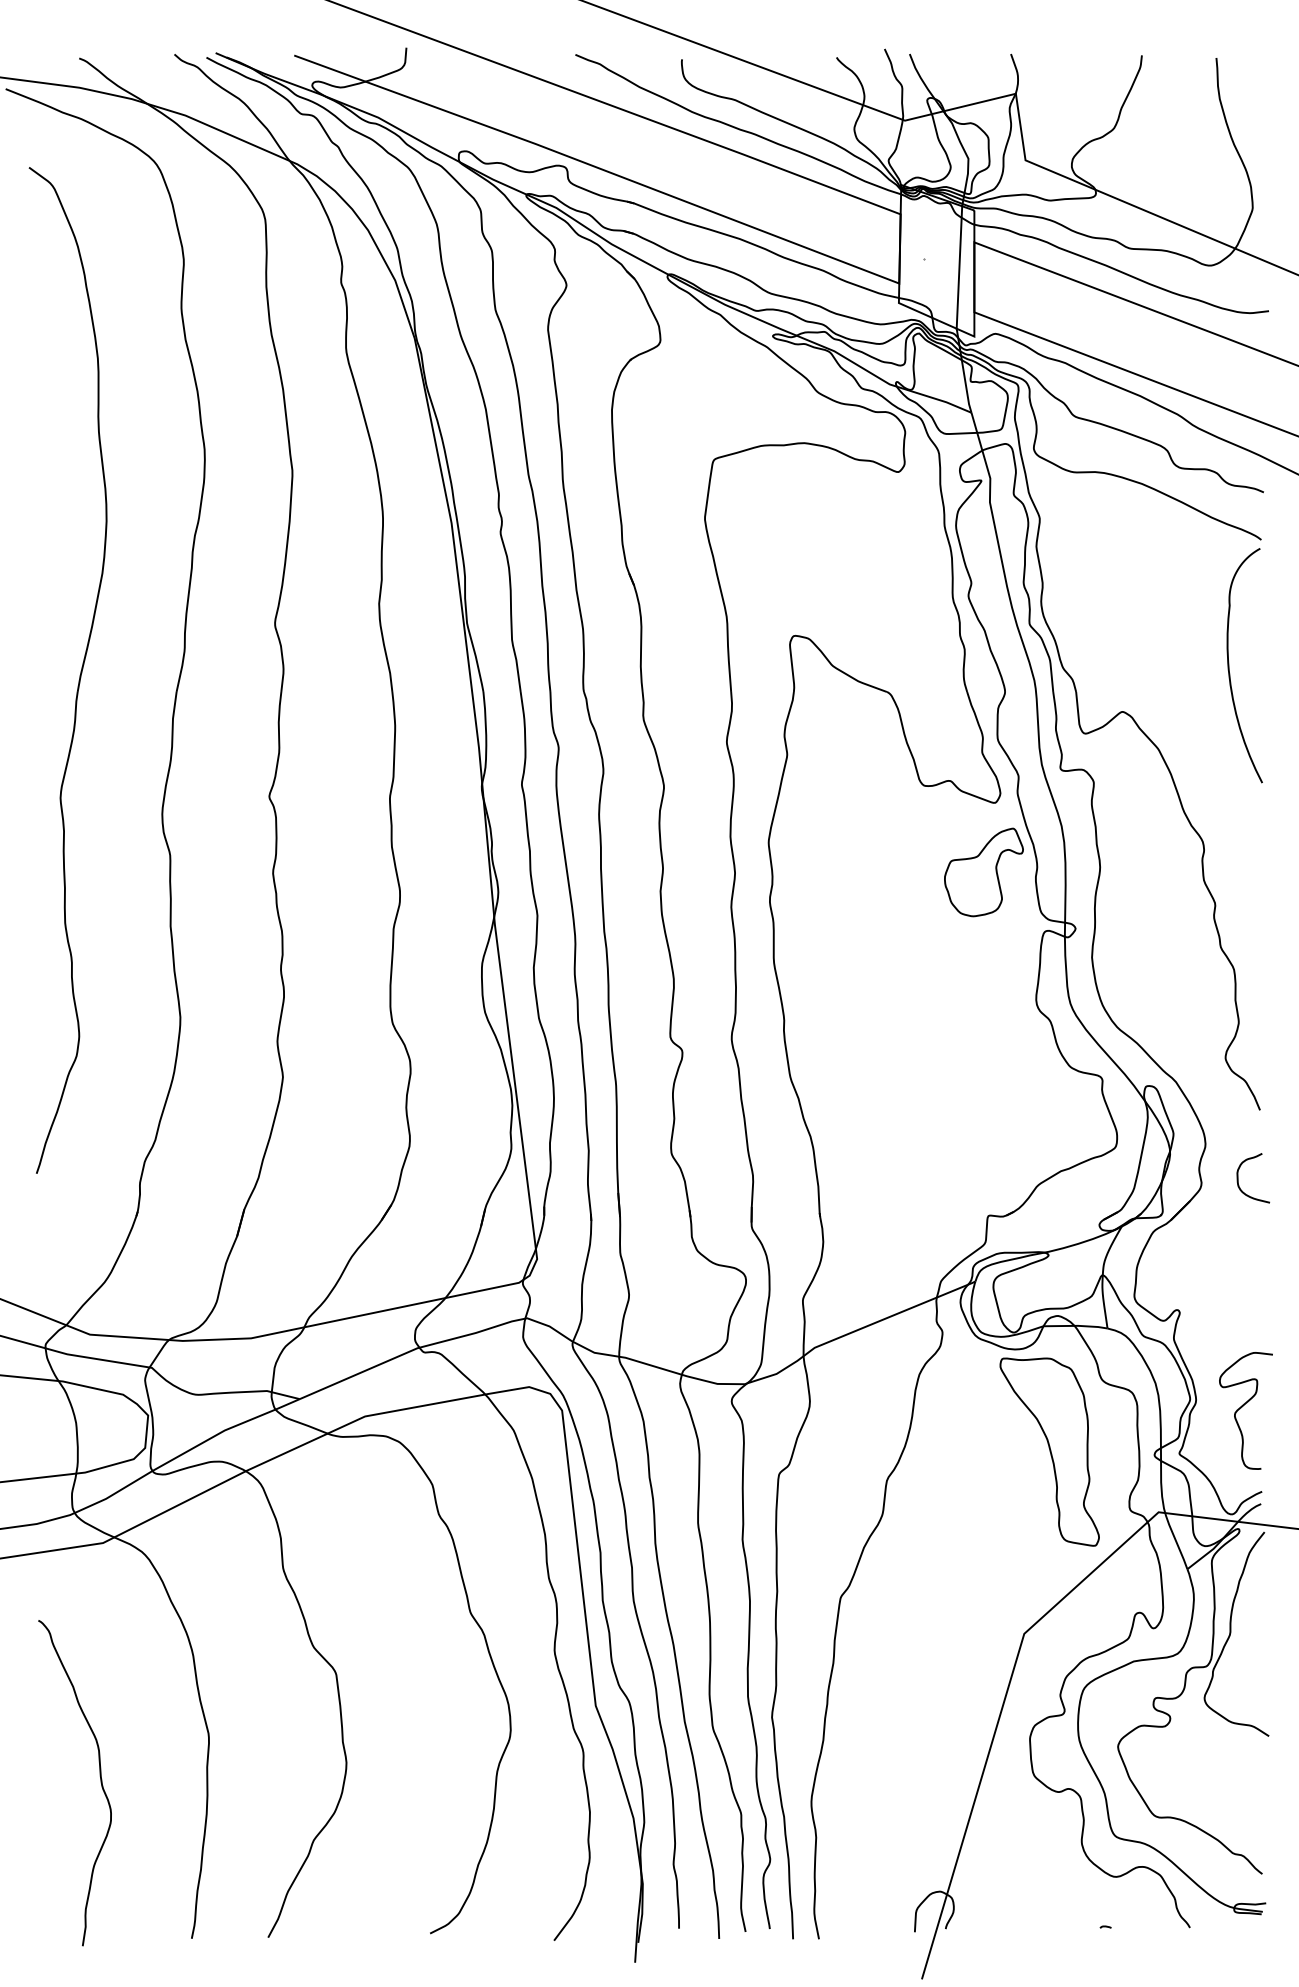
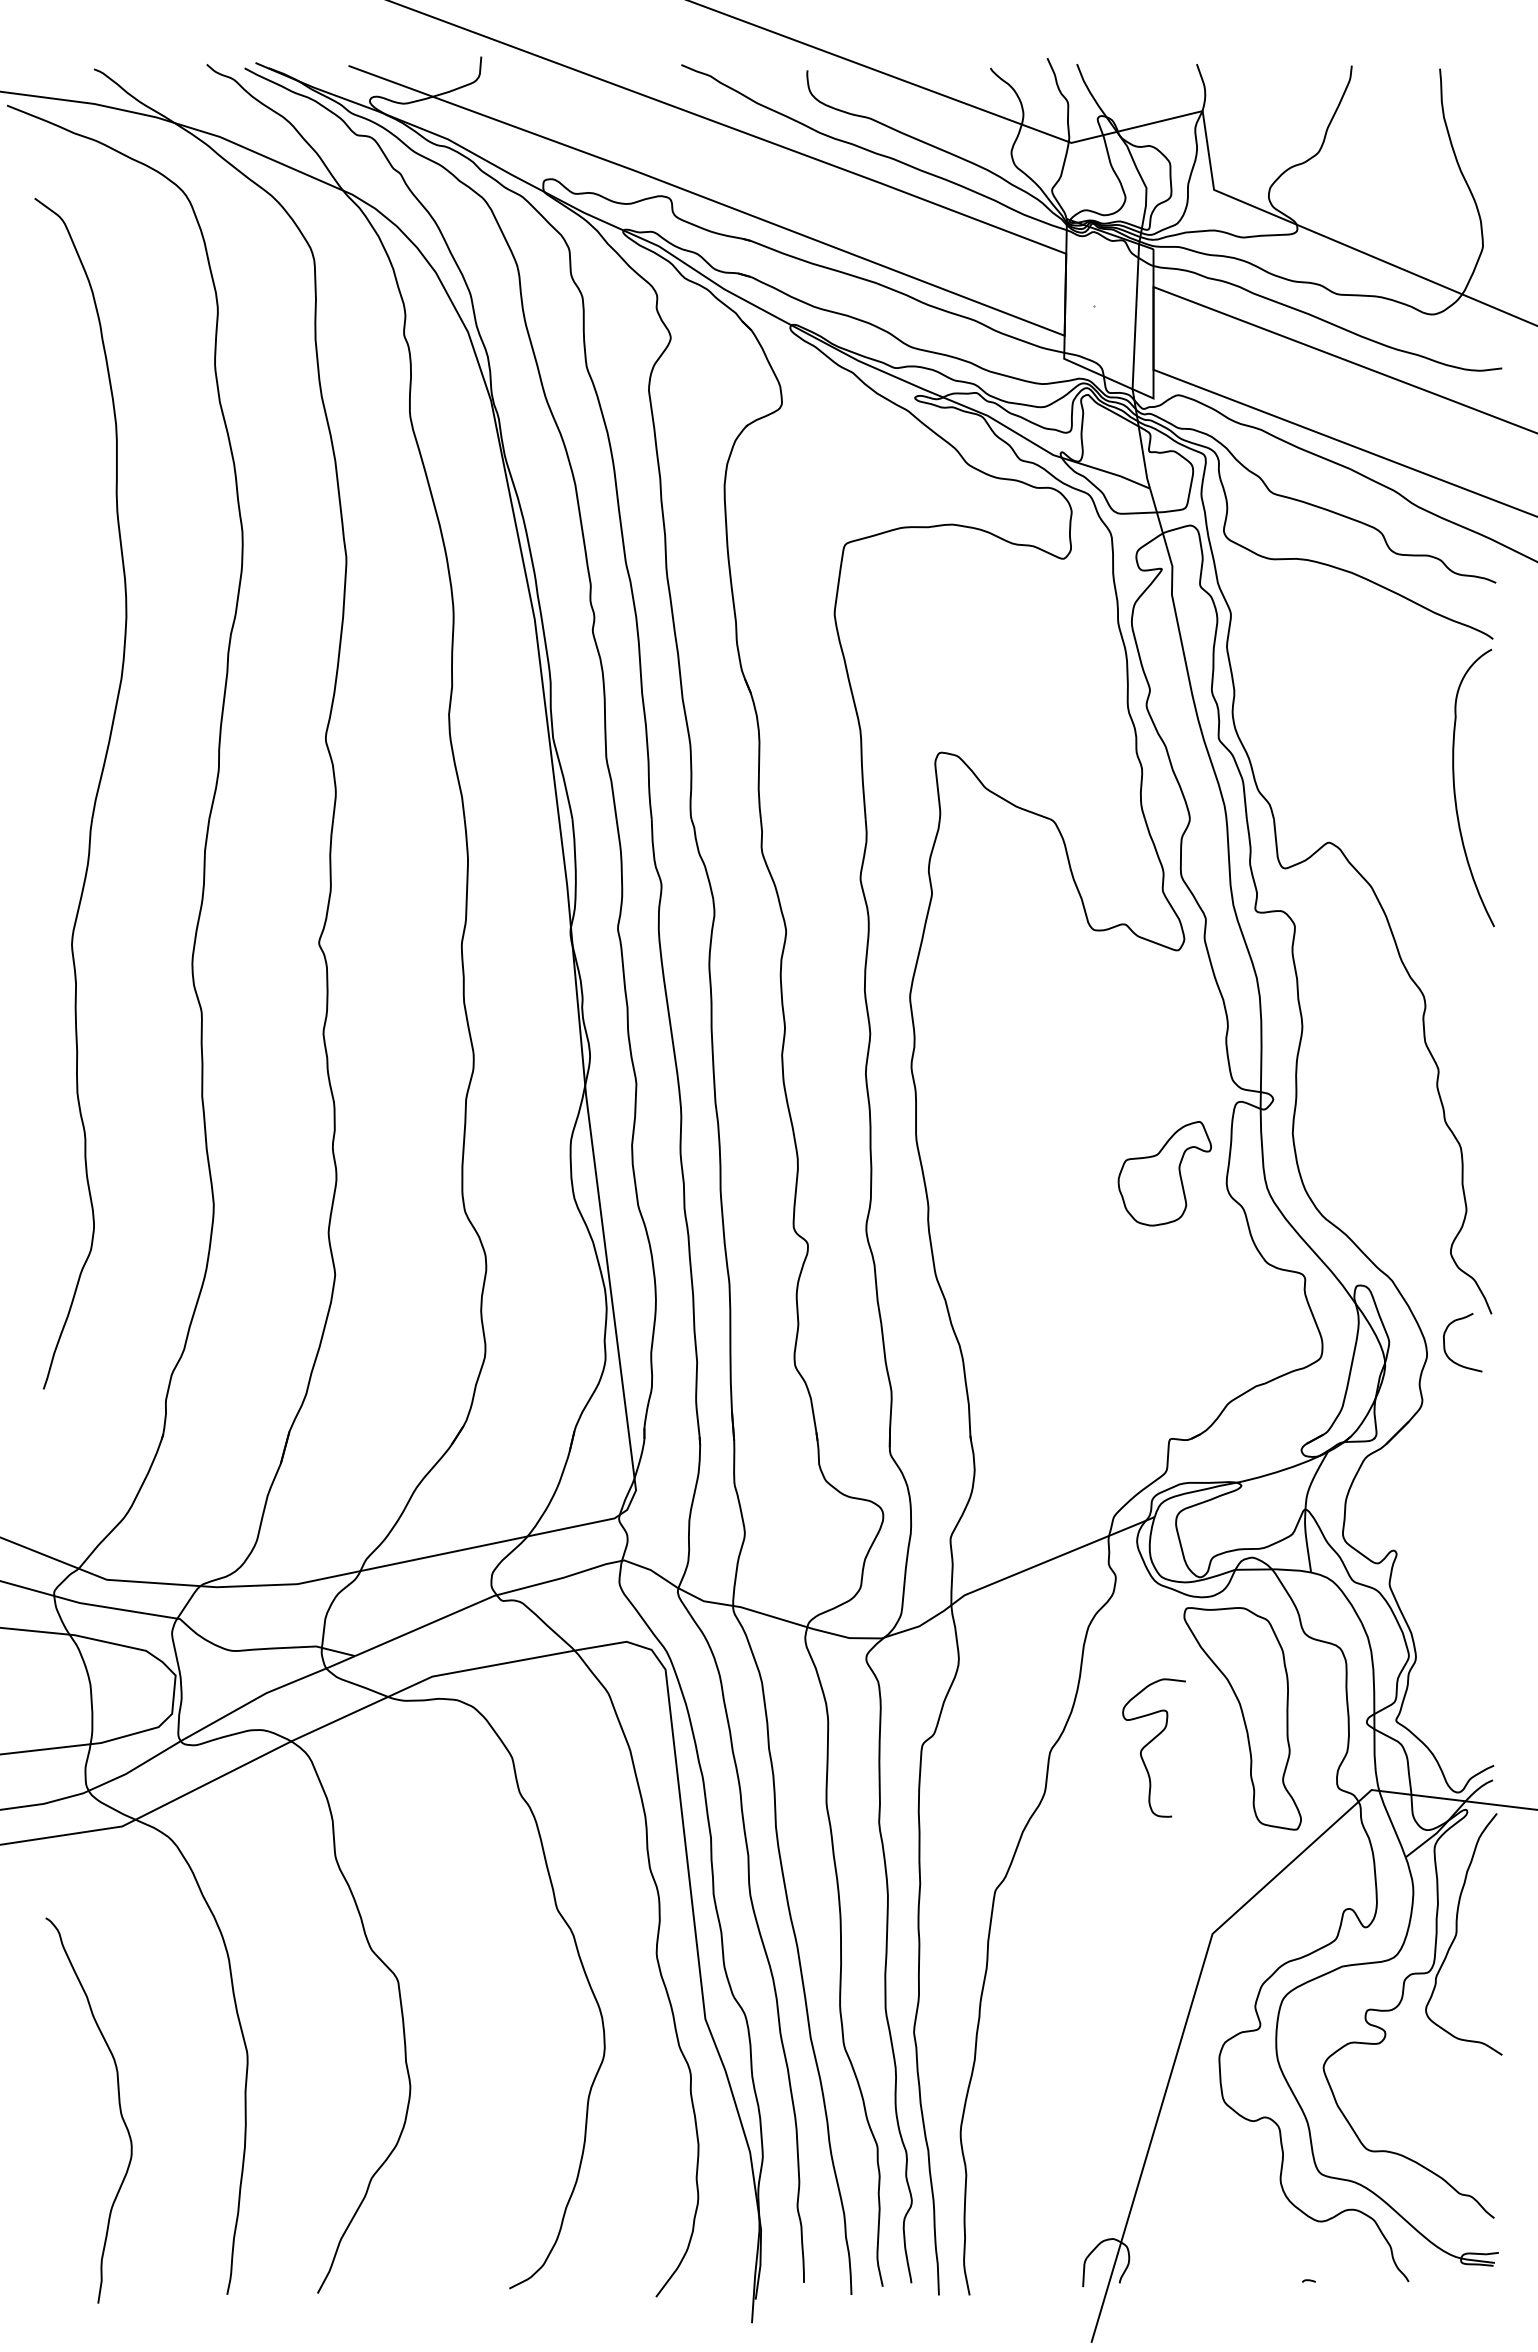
part: (983, 872) -> (1164, 1173), moved
curve: (1238, 1179) -> (1445, 1344), moved
curve: (1243, 1406) -> (1151, 1742), moved

